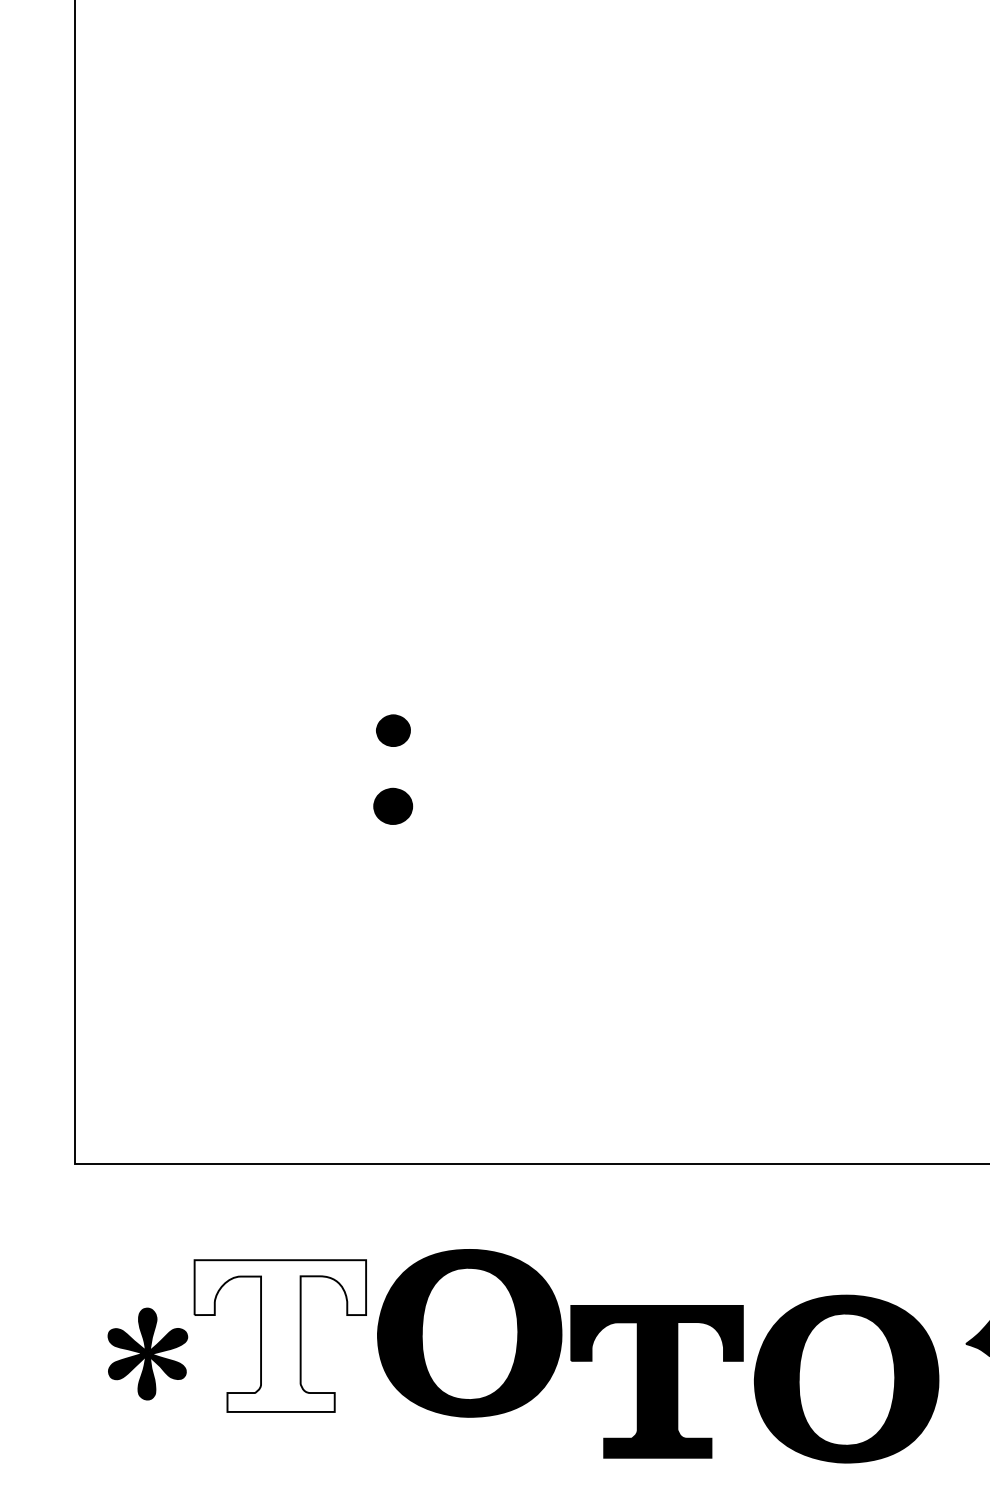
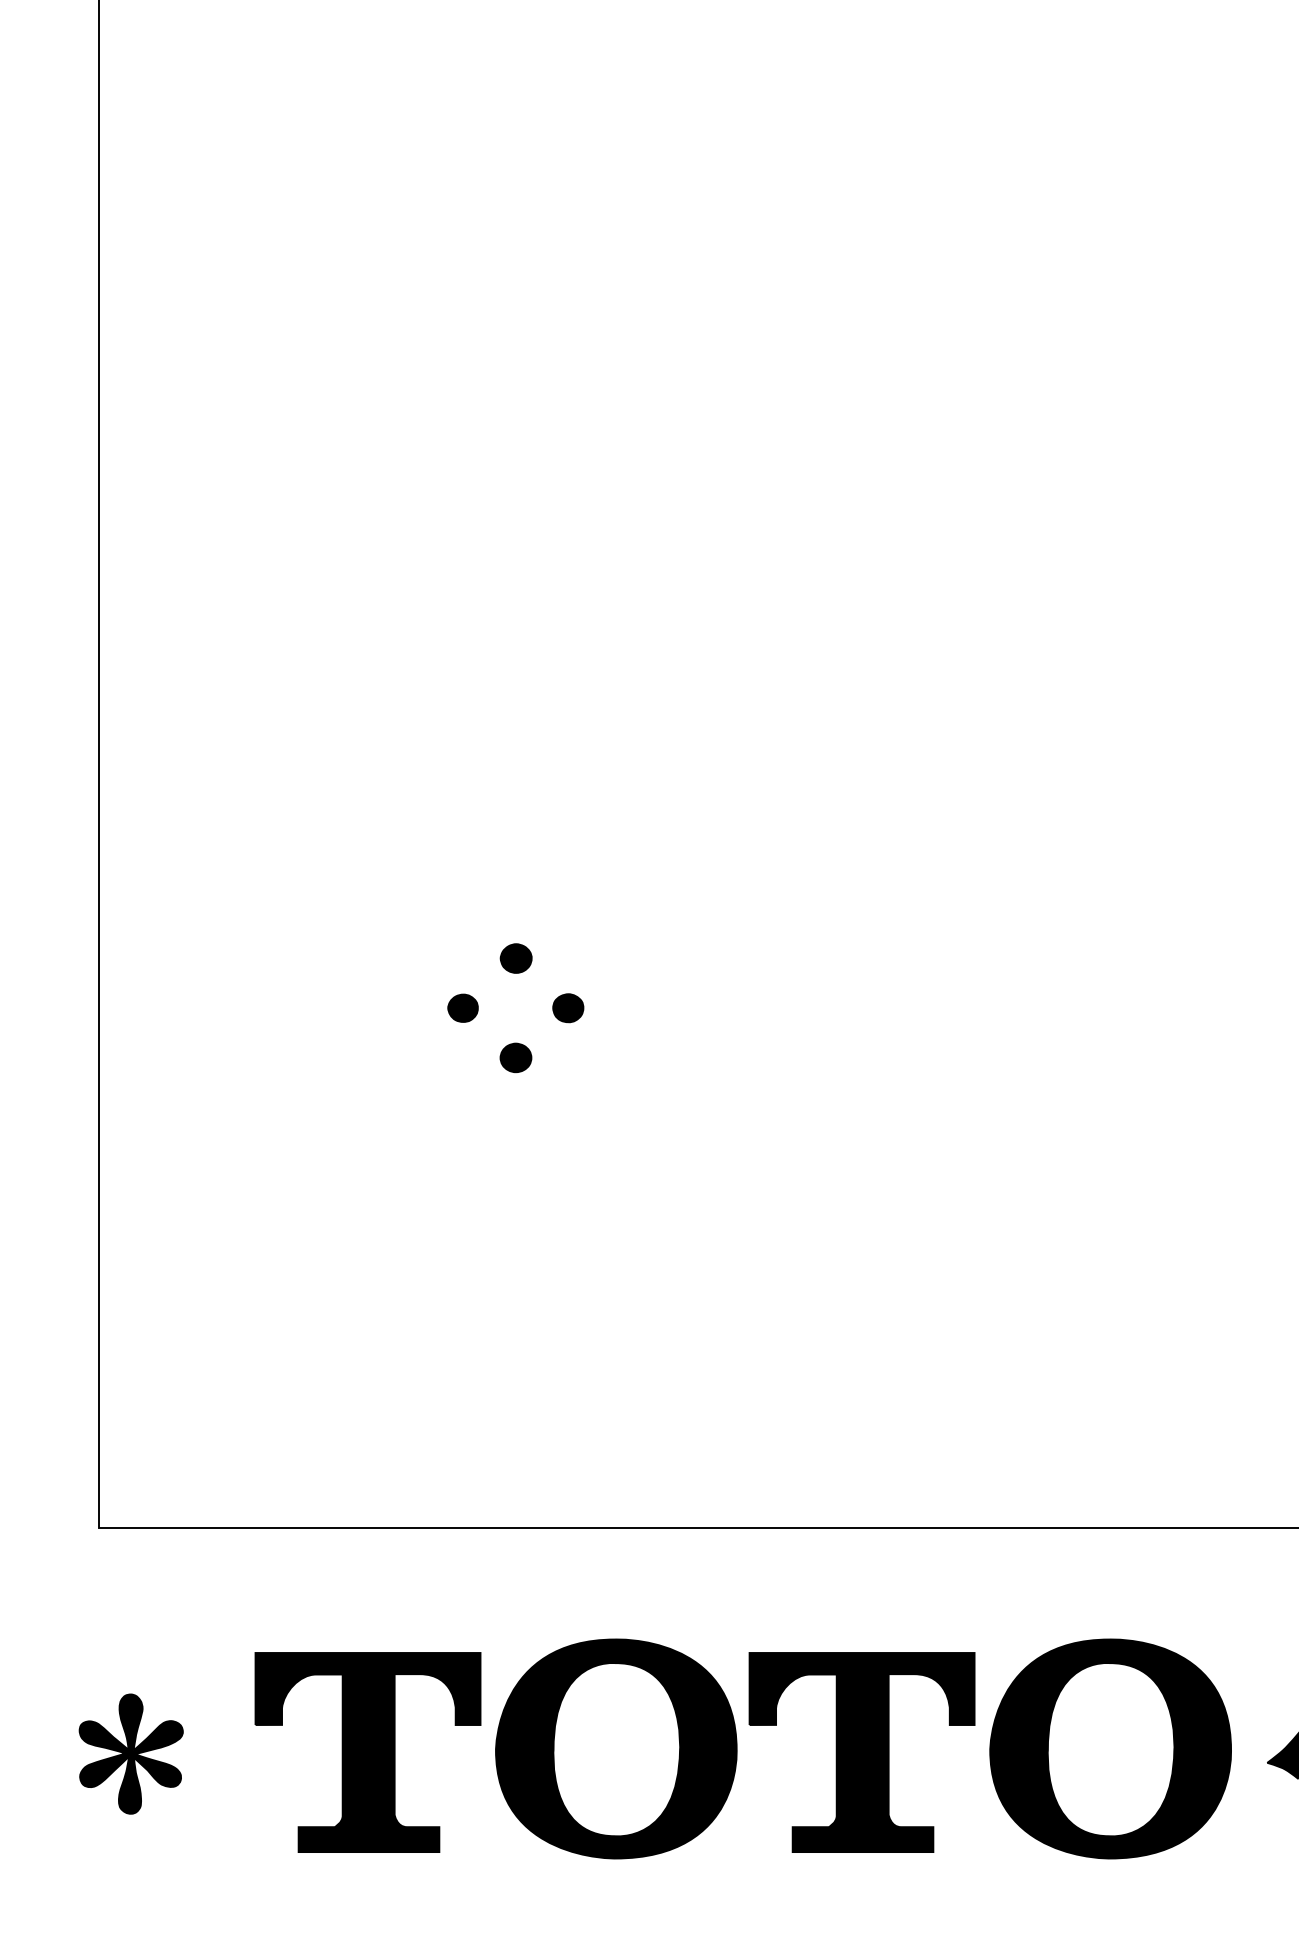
part: (392, 730) -> (515, 958), size x0.71
fill: (352, 767) -> (462, 1007), added
fill: (433, 768) -> (568, 1008), added
part: (392, 806) -> (515, 1057), size x0.62
fill: (279, 1336) -> (367, 1752), added
part: (147, 1353) -> (130, 1753), moved
part: (846, 1378) -> (1110, 1748), moved
part: (656, 1381) -> (861, 1752), moved

